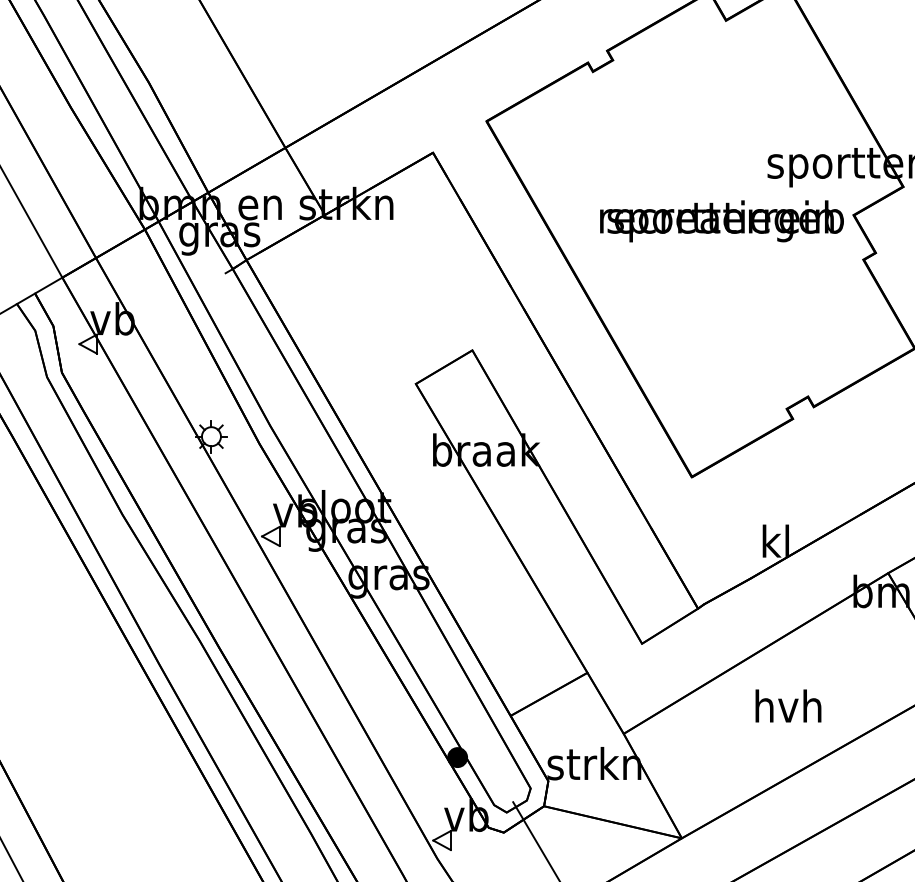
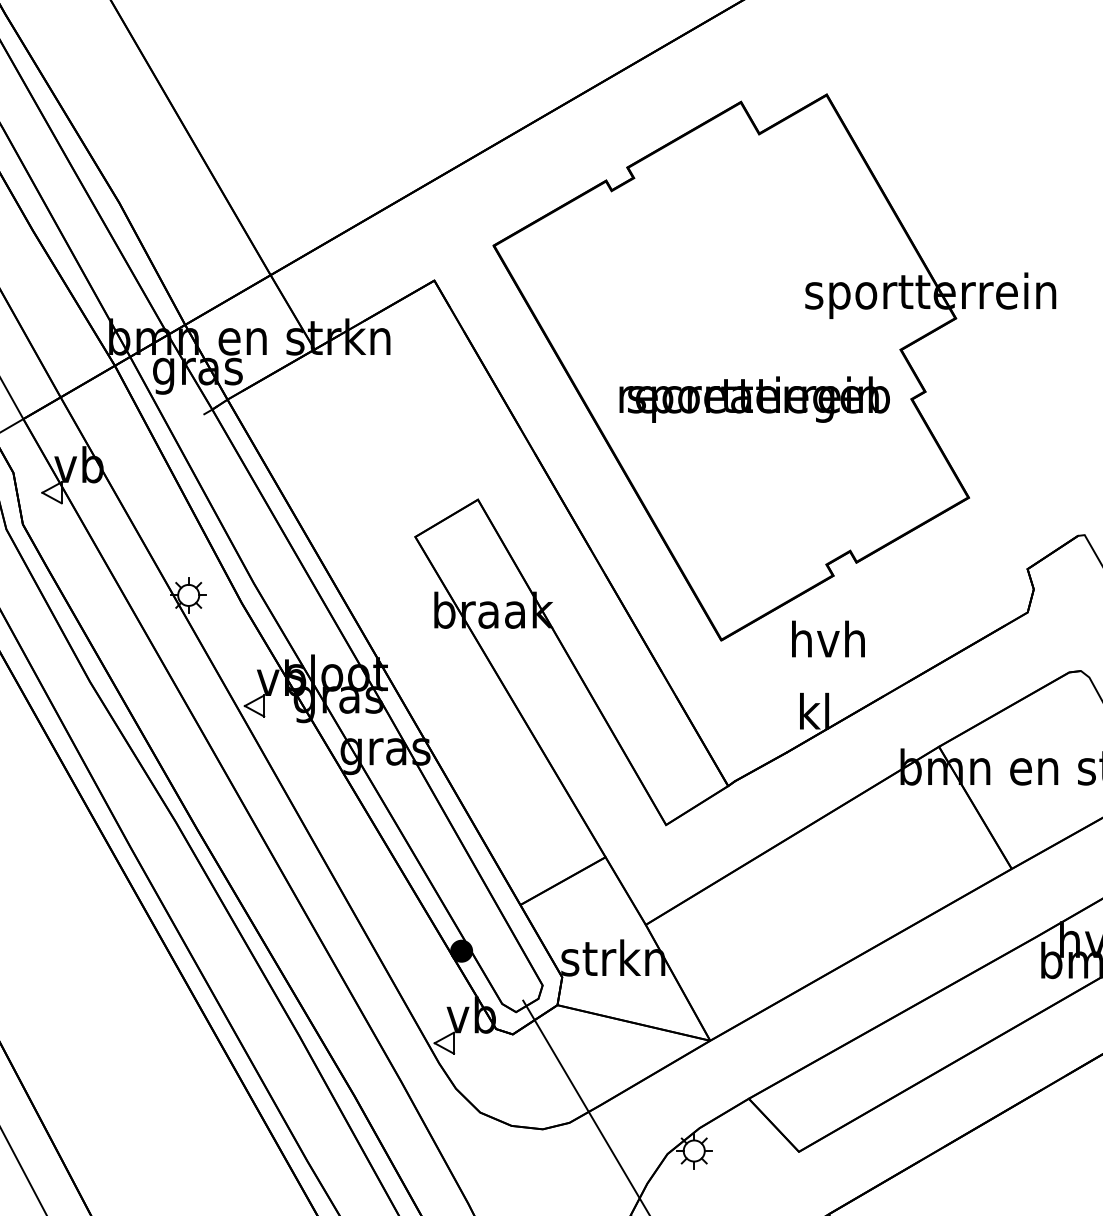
text: (721, 221) -> (754, 399), moved
text: (788, 705) -> (828, 638), moved

